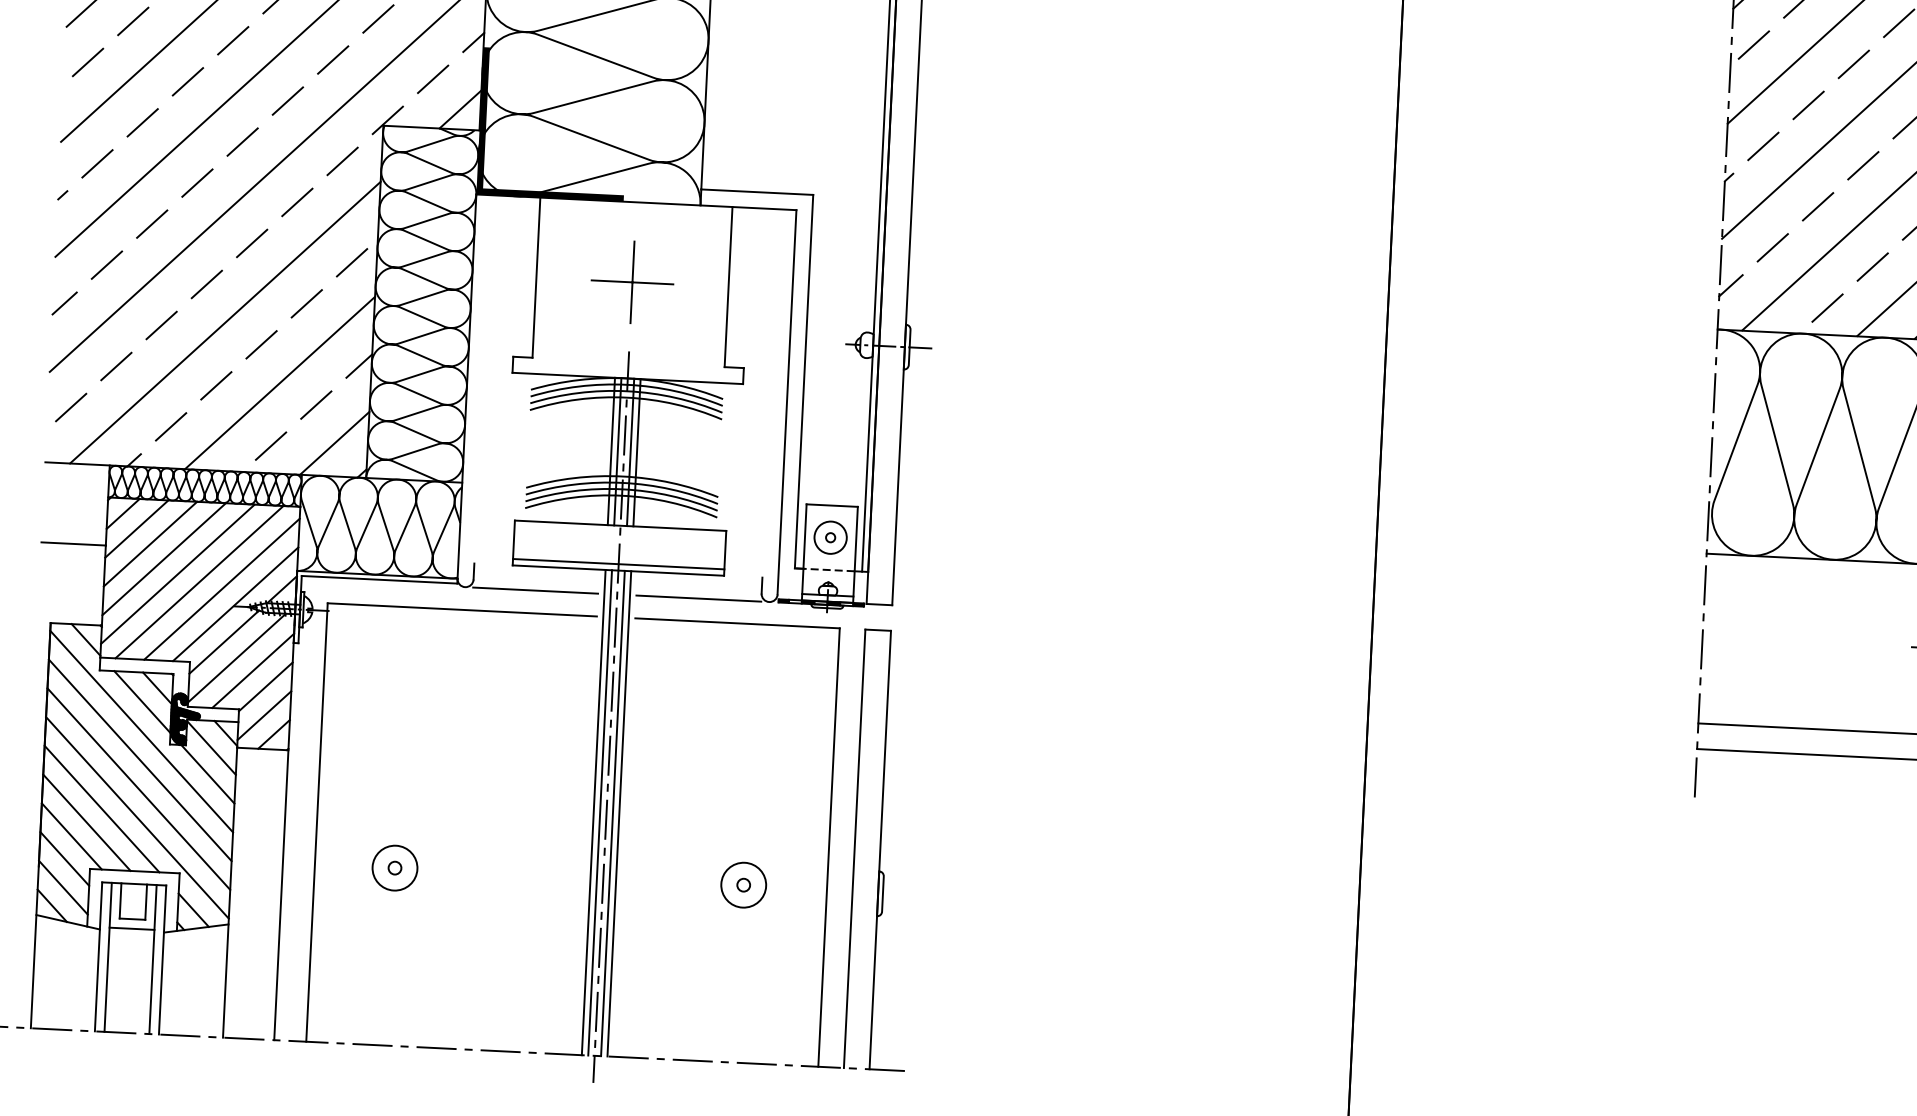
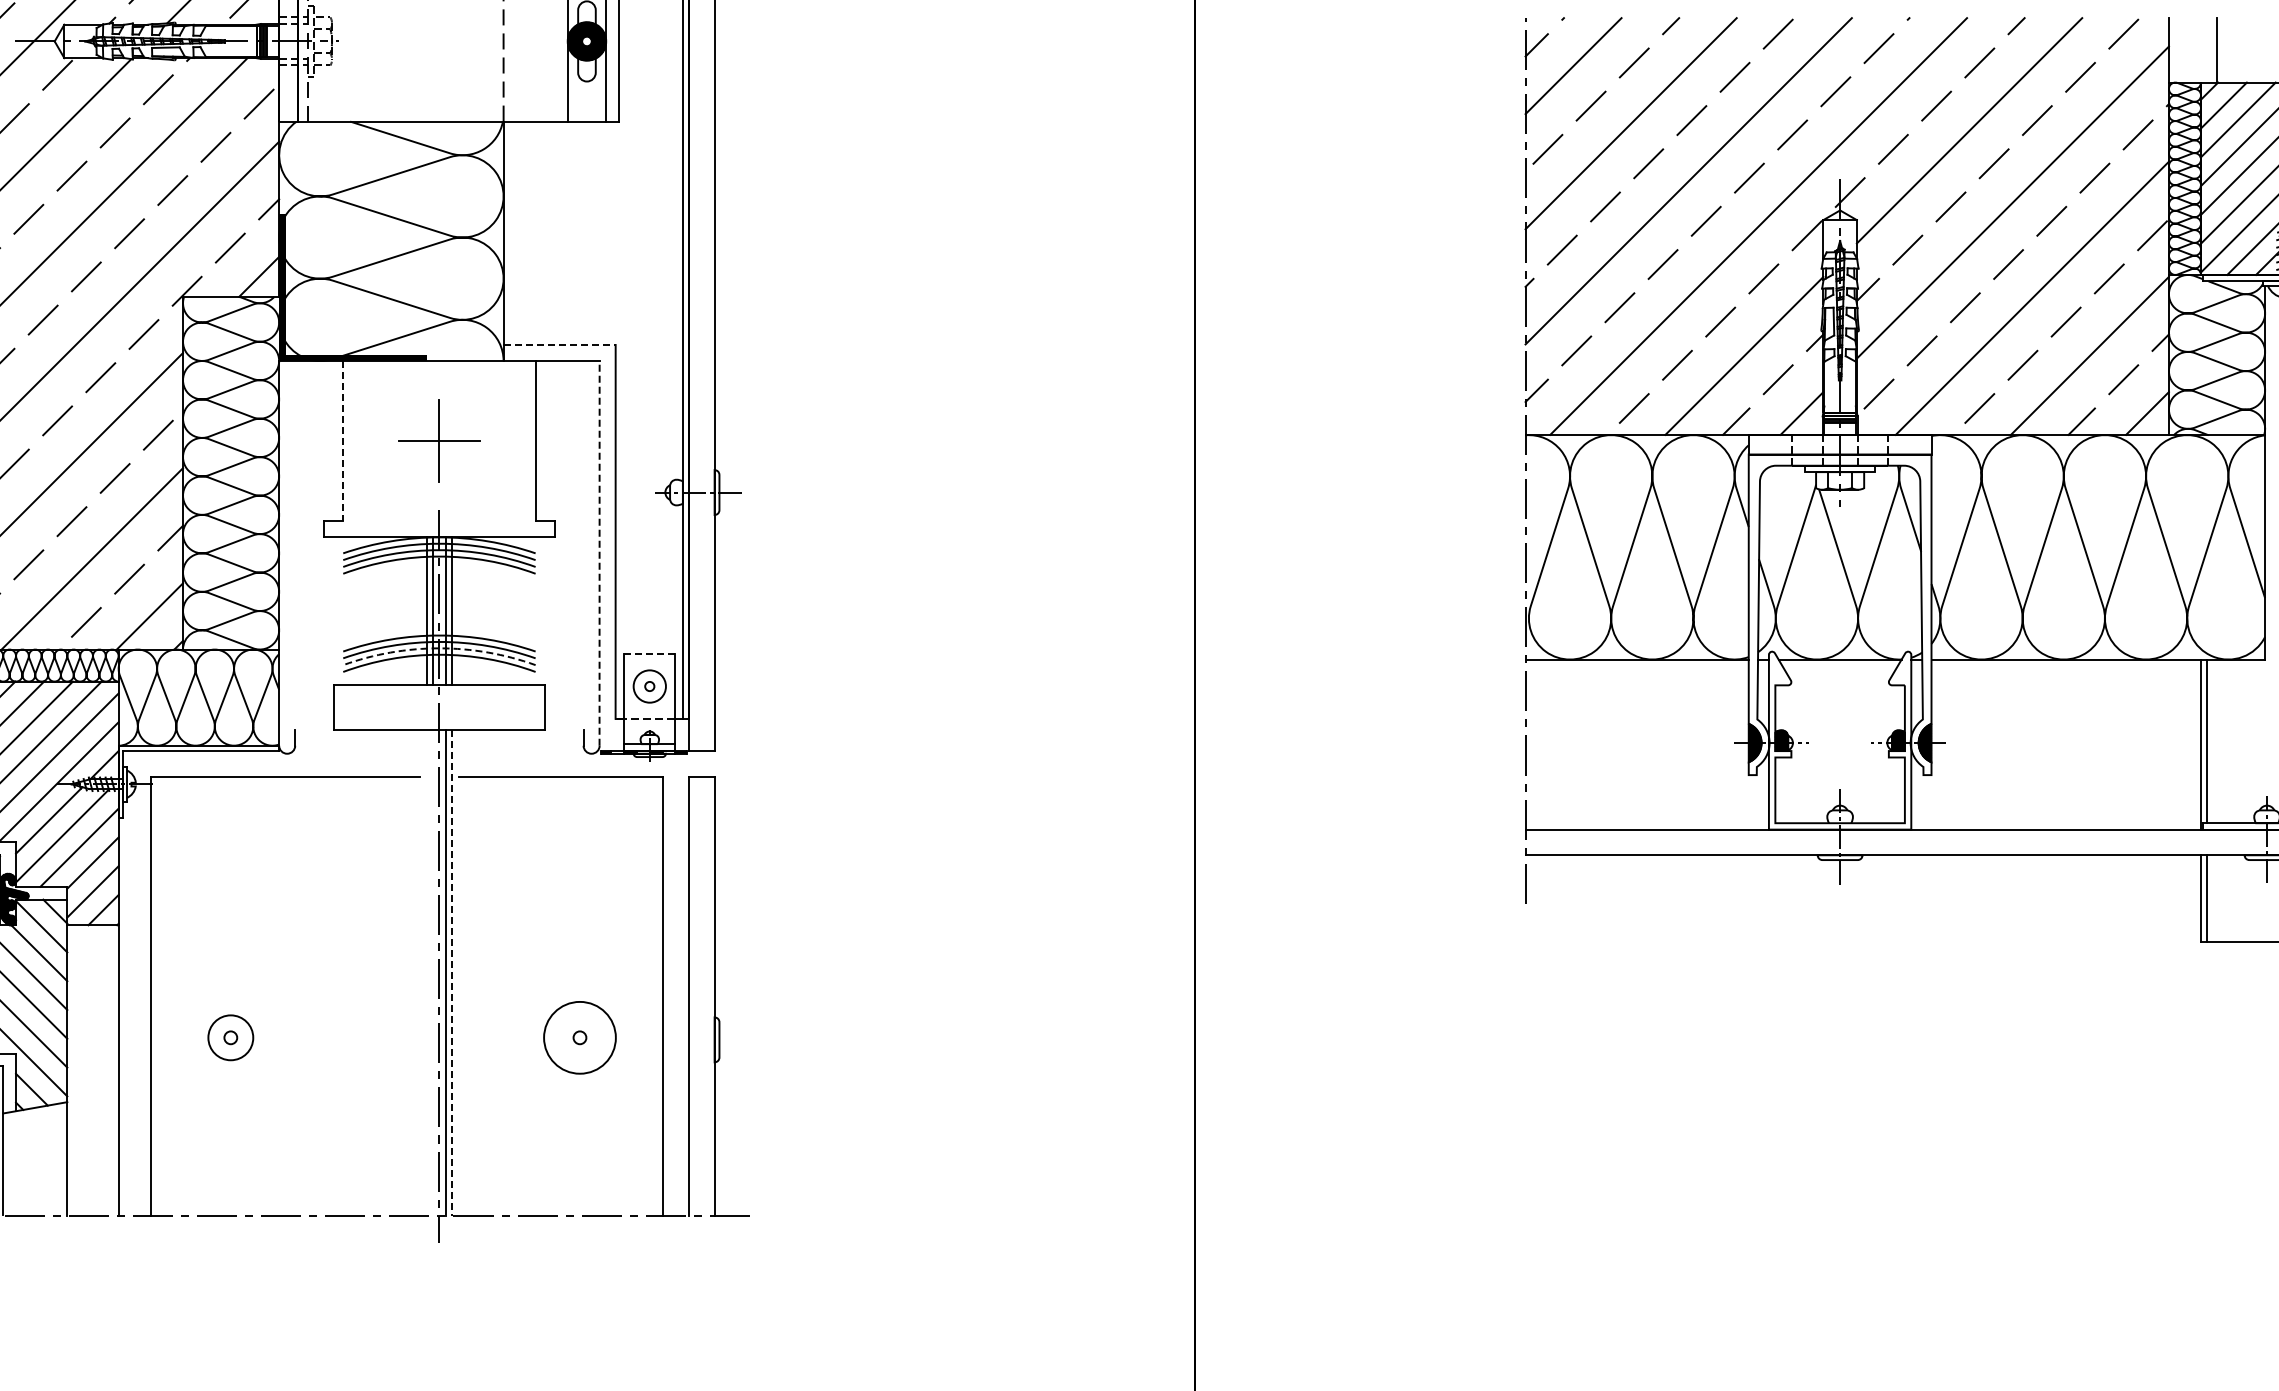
line: (758, 191) -> (560, 344), solid -> dashed
line: (536, 278) -> (343, 441), solid -> dashed
line: (786, 401) -> (599, 552), solid -> dashed
line: (622, 489) -> (439, 648), solid -> dashed
line: (831, 505) -> (649, 654), solid -> dashed
line: (618, 564) -> (439, 723), removed
line: (535, 590) -> (357, 753), removed
line: (698, 598) -> (520, 753), removed
line: (593, 812) -> (426, 972), removed
line: (600, 812) -> (433, 972), removed
line: (619, 813) -> (452, 972), solid -> dashed
circle: (743, 884) -> (579, 1037), size x1.6

